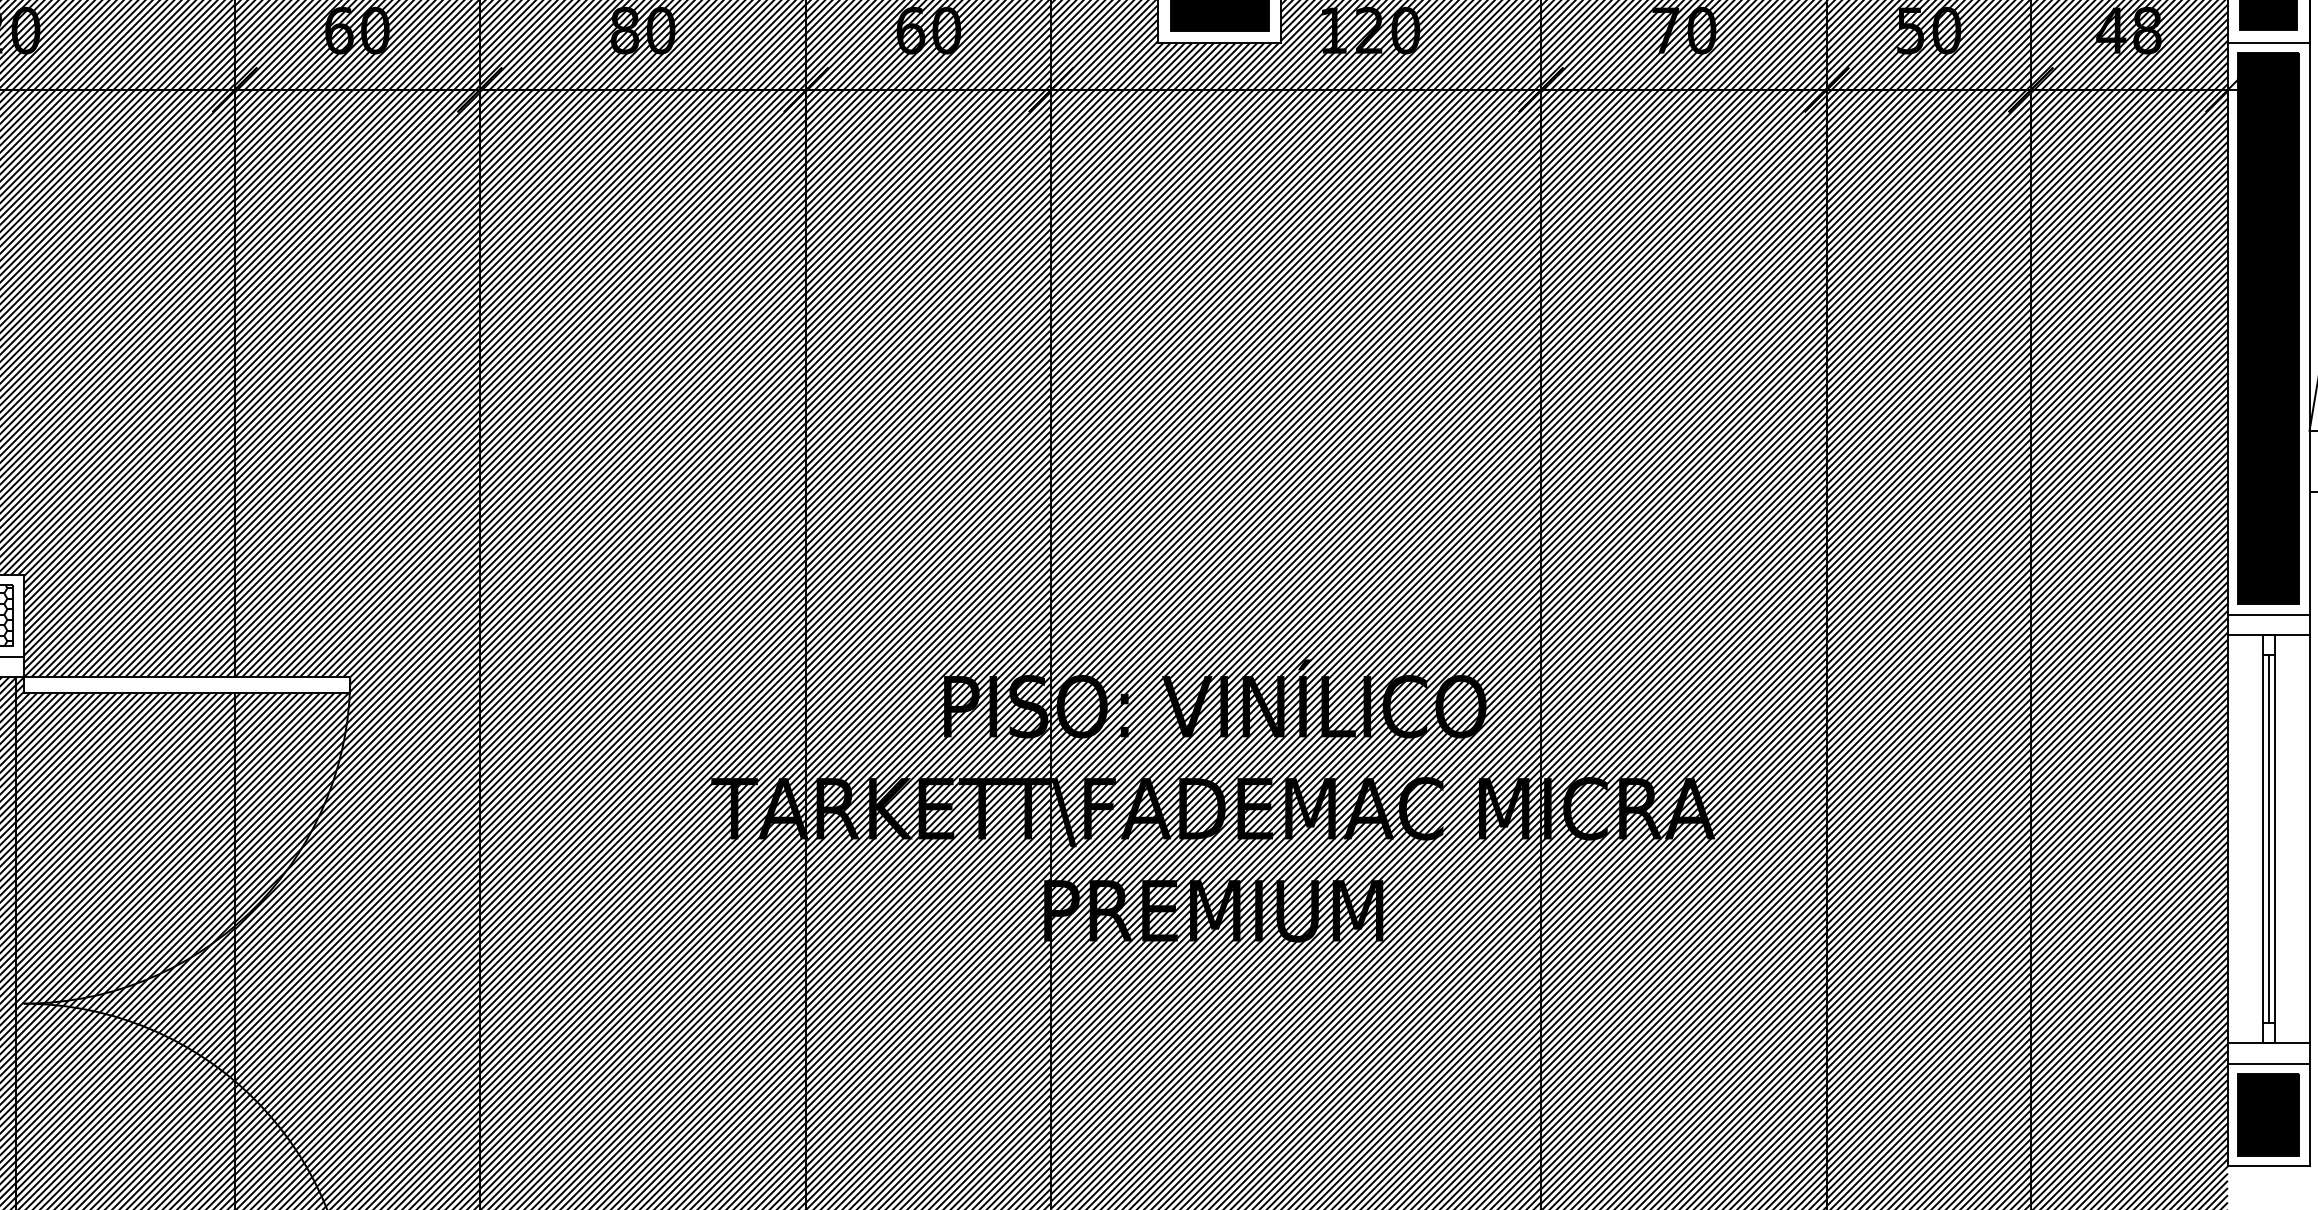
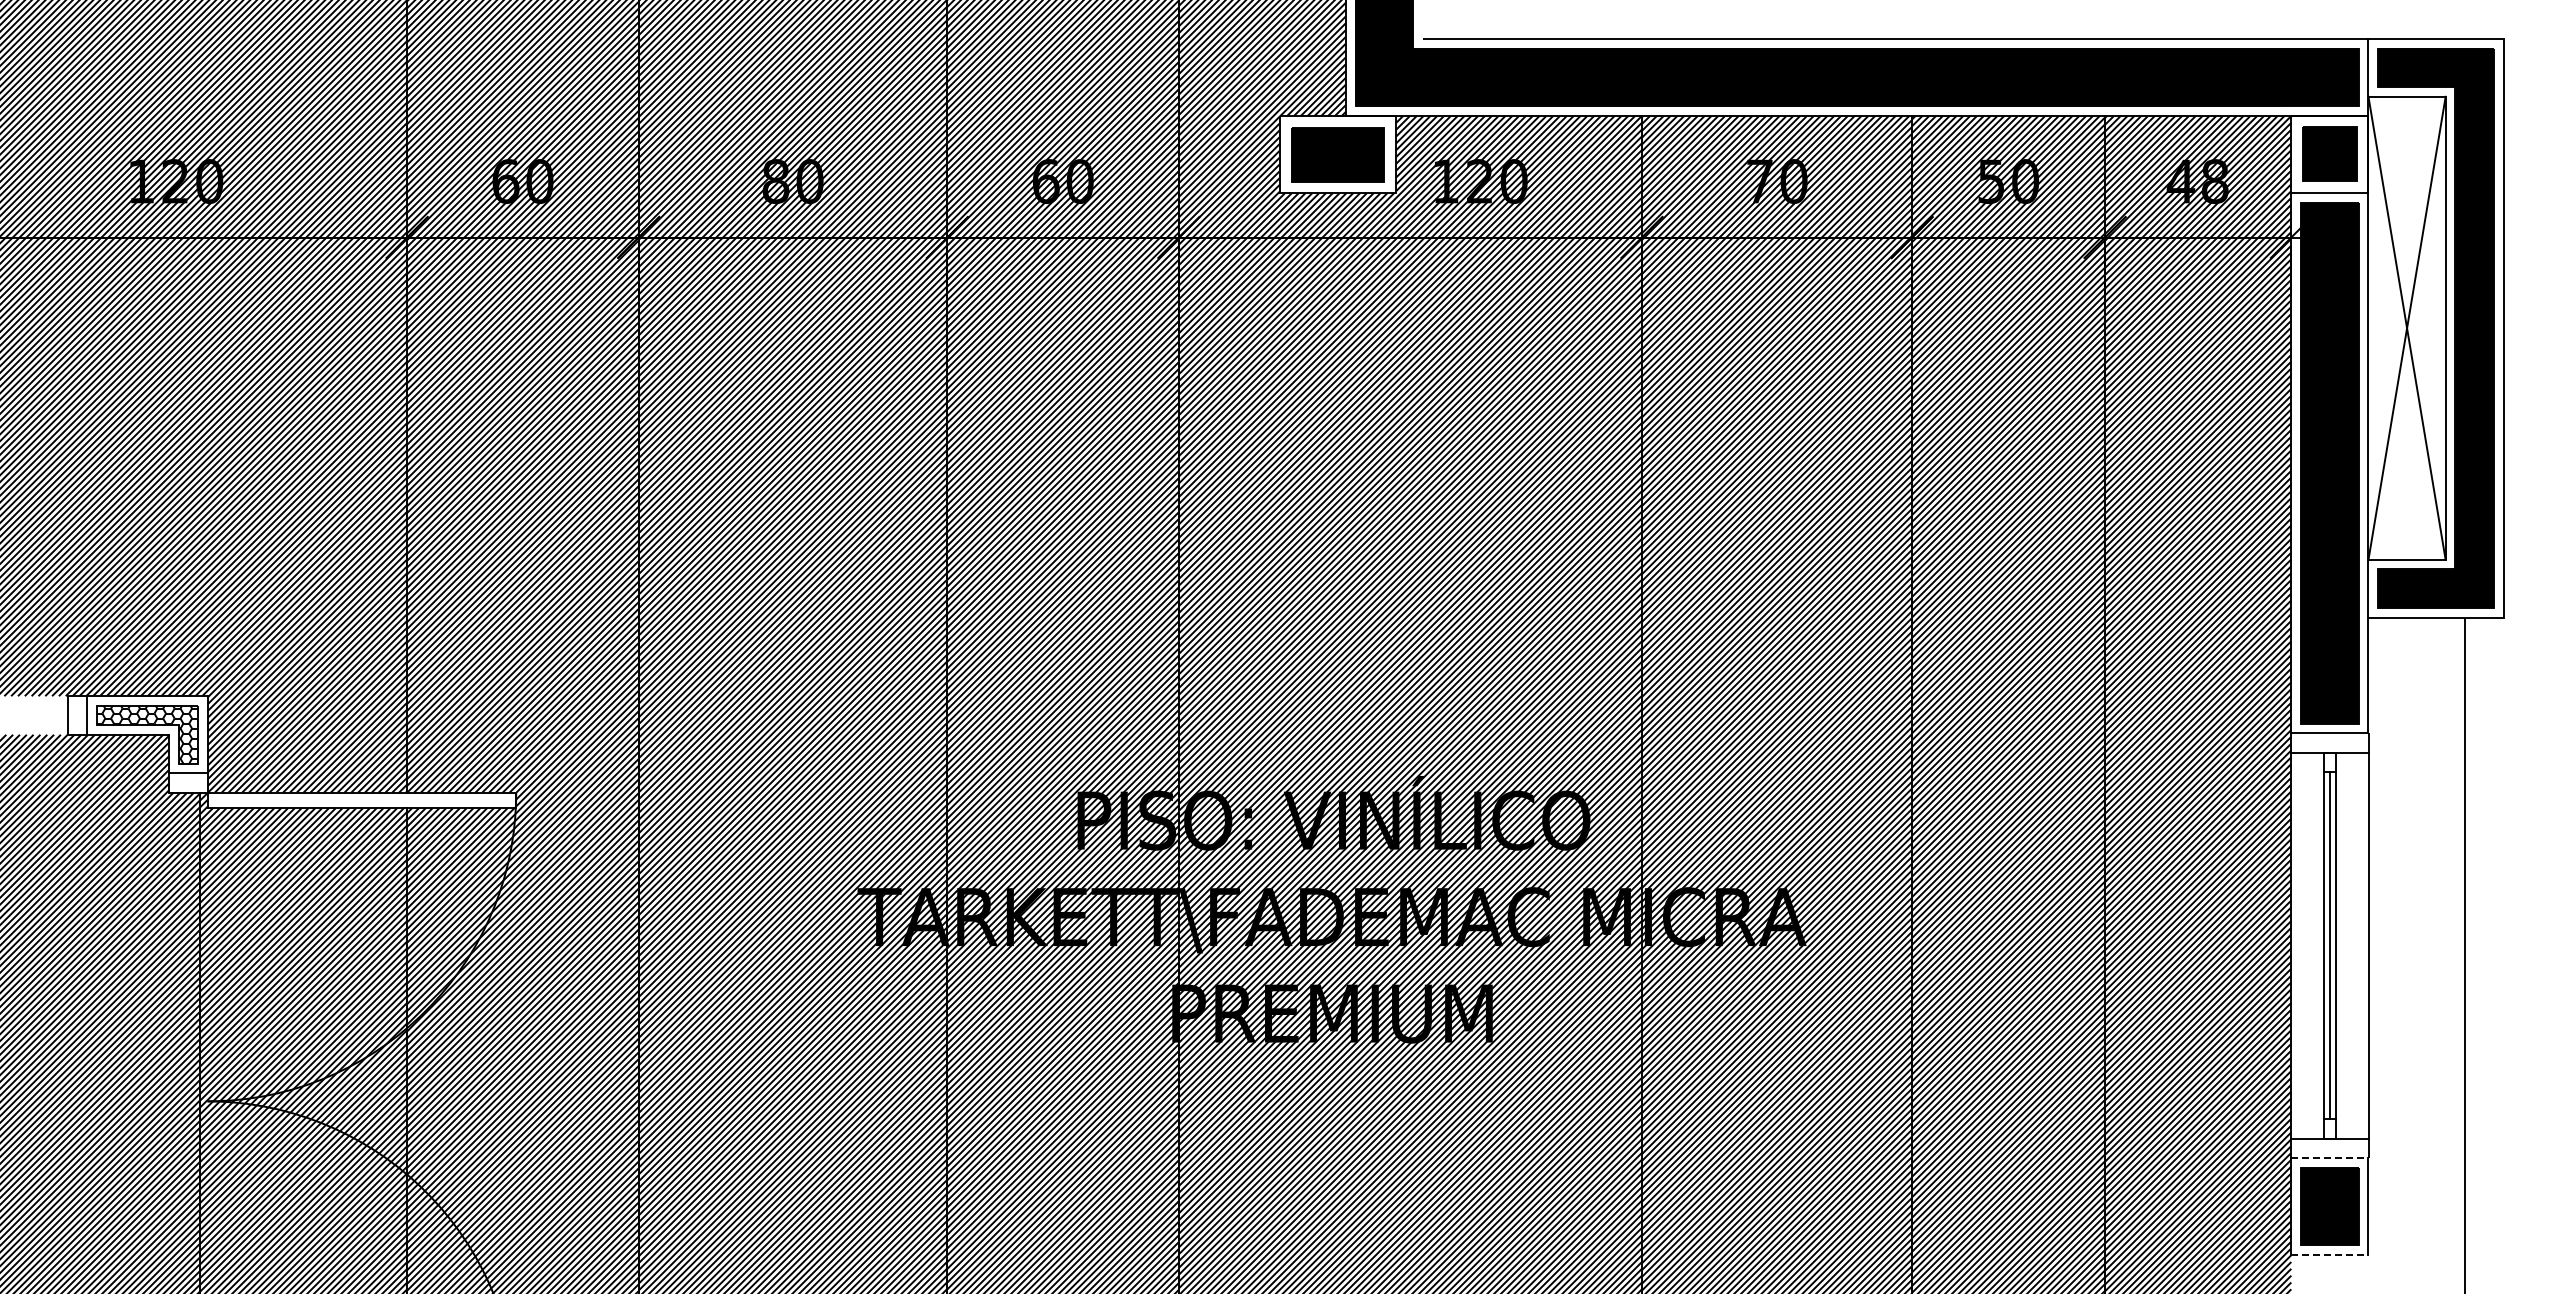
line: (2268, 1063) -> (2329, 1157), solid -> dashed
line: (2268, 1166) -> (2329, 1255), solid -> dashed

